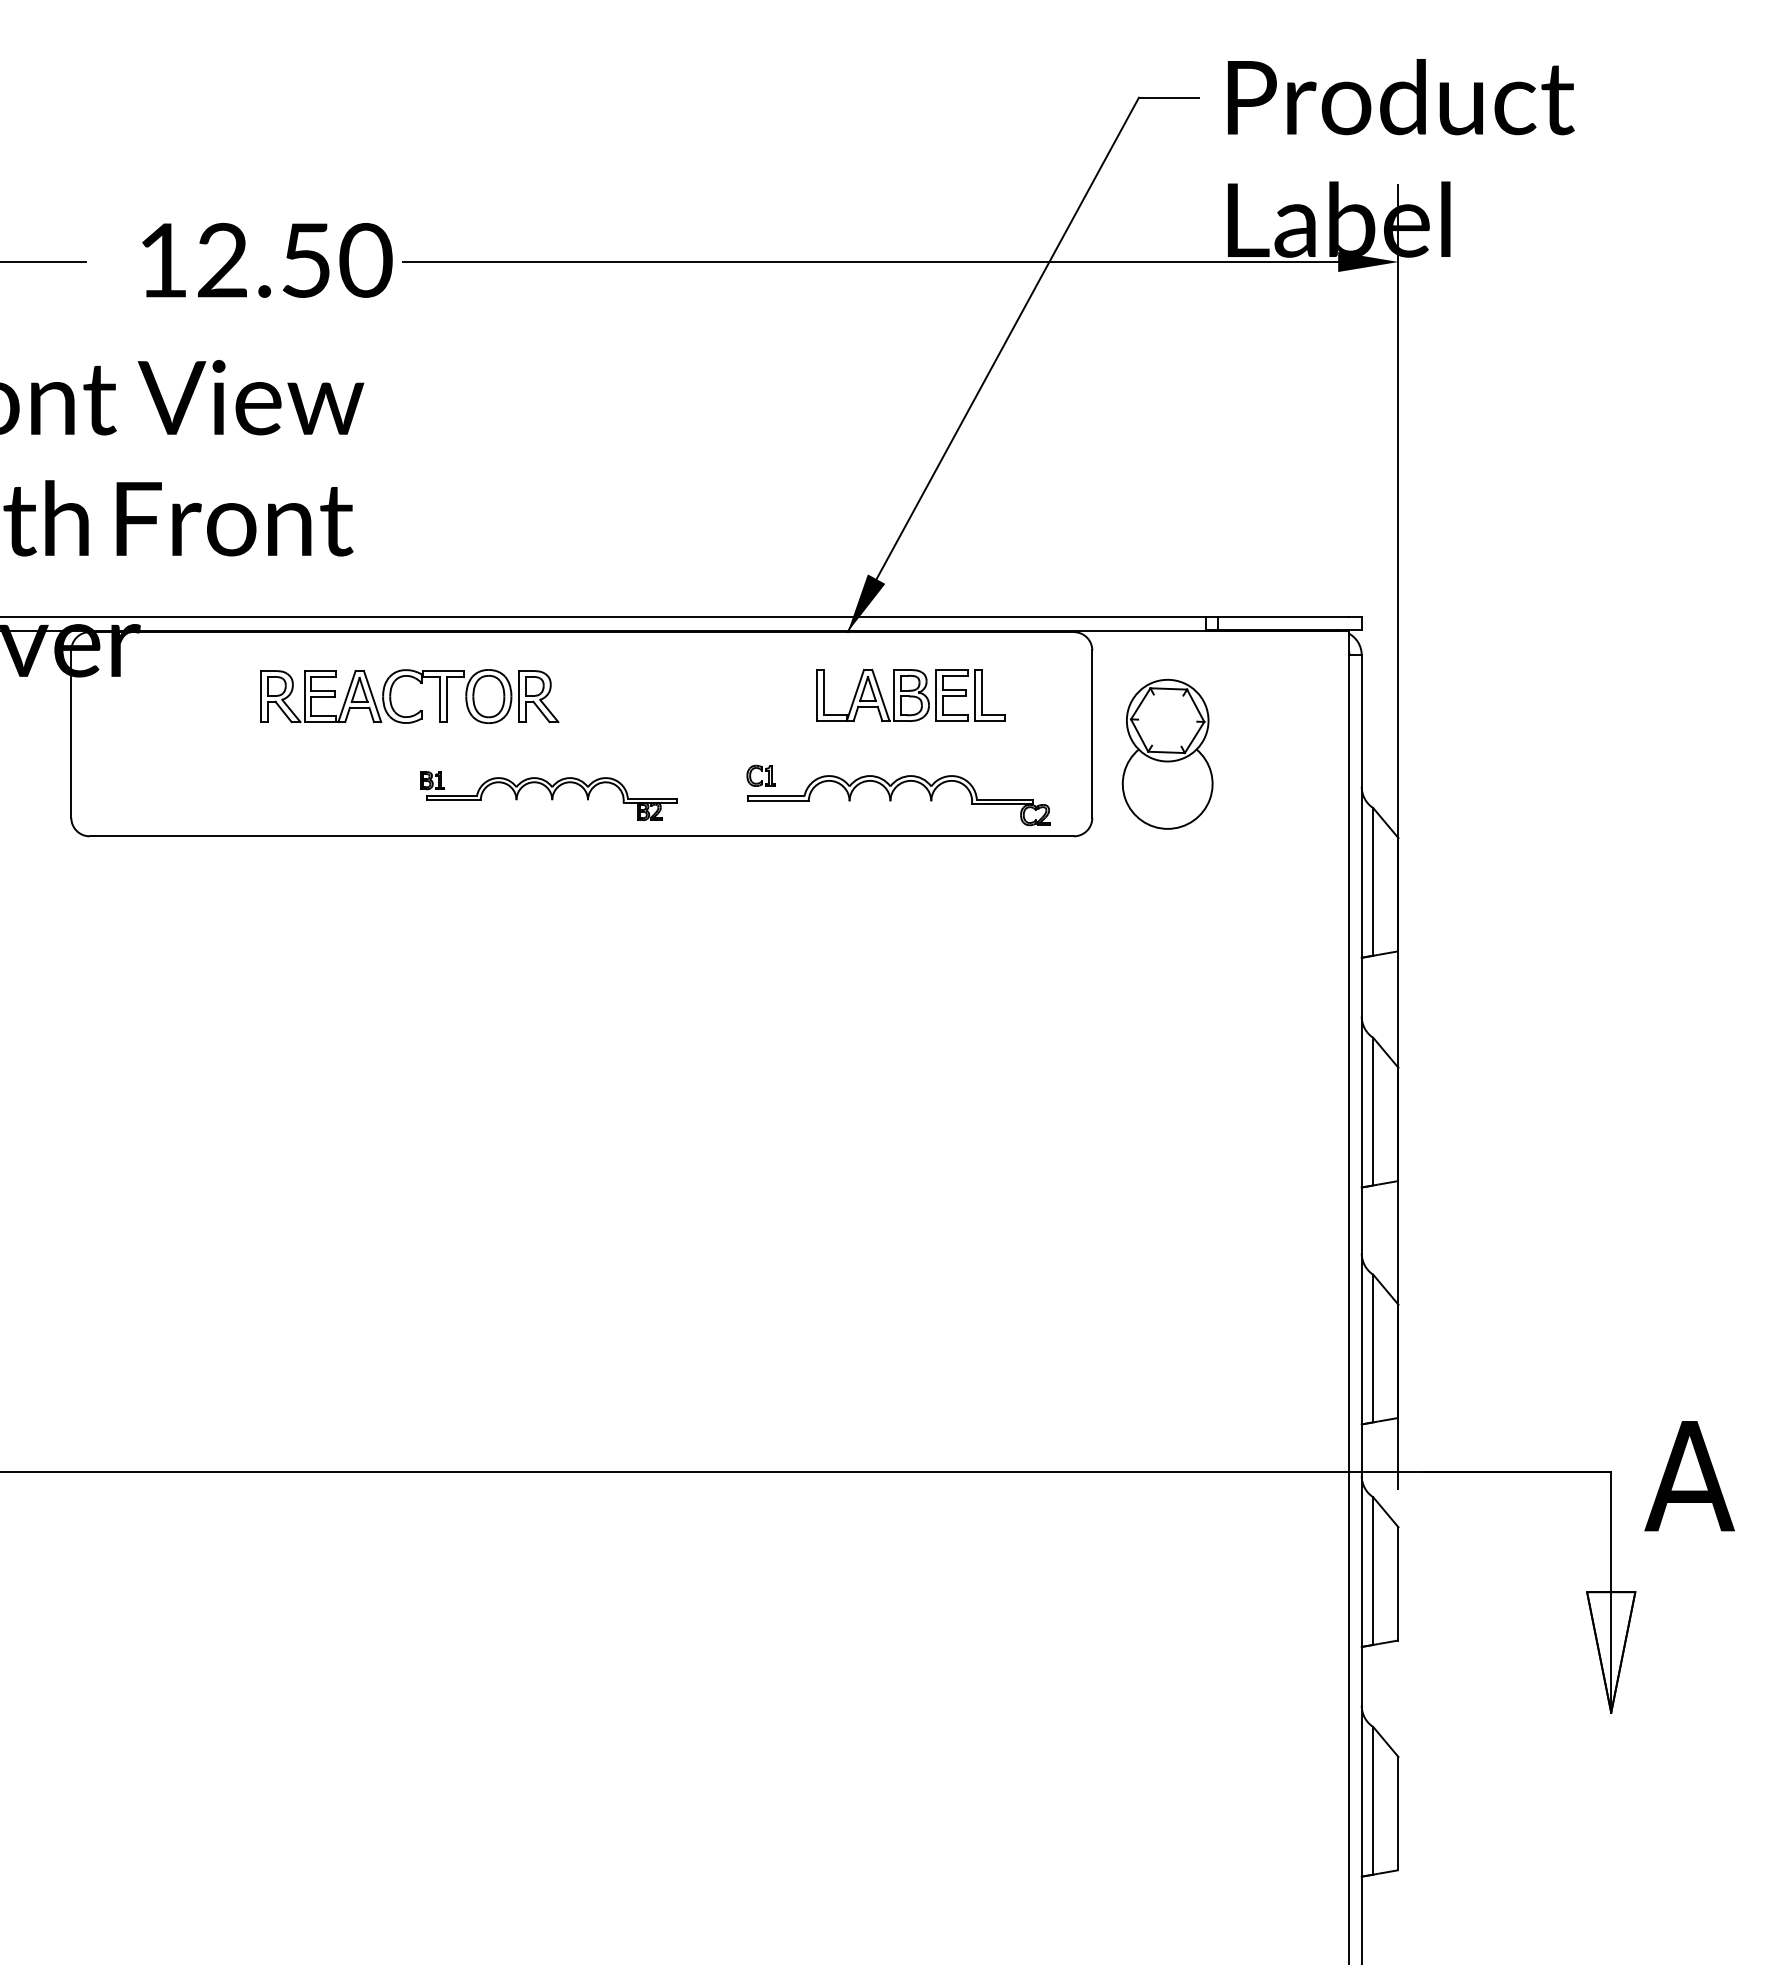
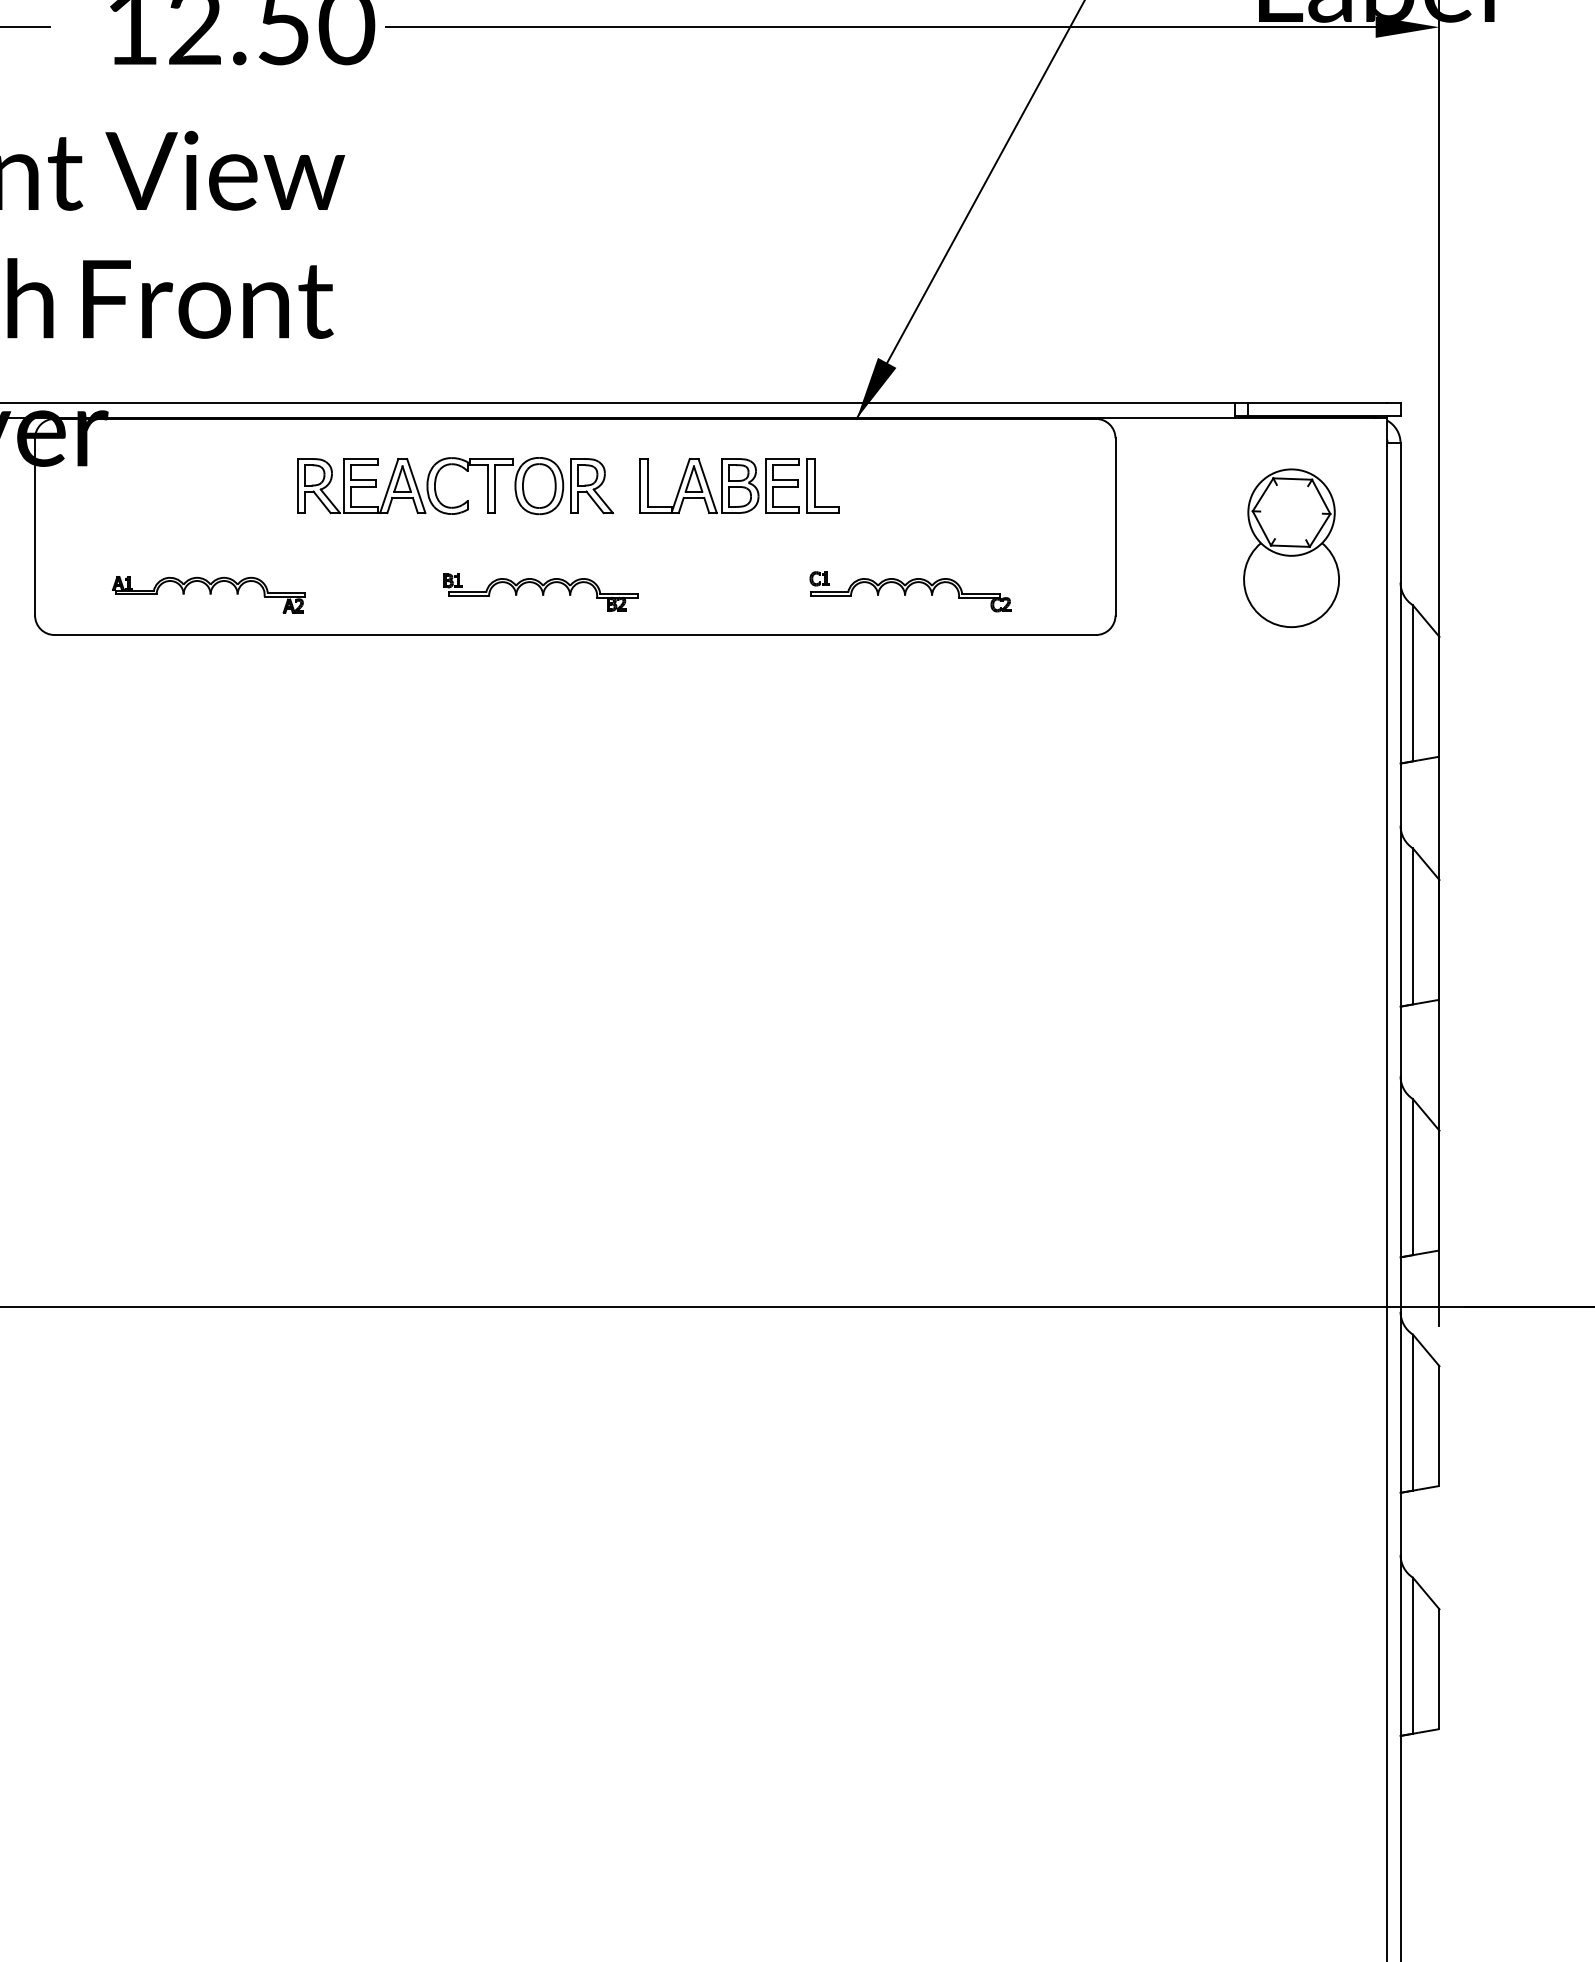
part: (420, 683) -> (467, 472), moved
part: (910, 695) -> (738, 485), moved
part: (1167, 753) -> (1291, 547), moved
part: (898, 795) -> (910, 591), size x0.62
part: (549, 796) -> (541, 592), size x0.71
part: (235, 798) -> (208, 594), added

